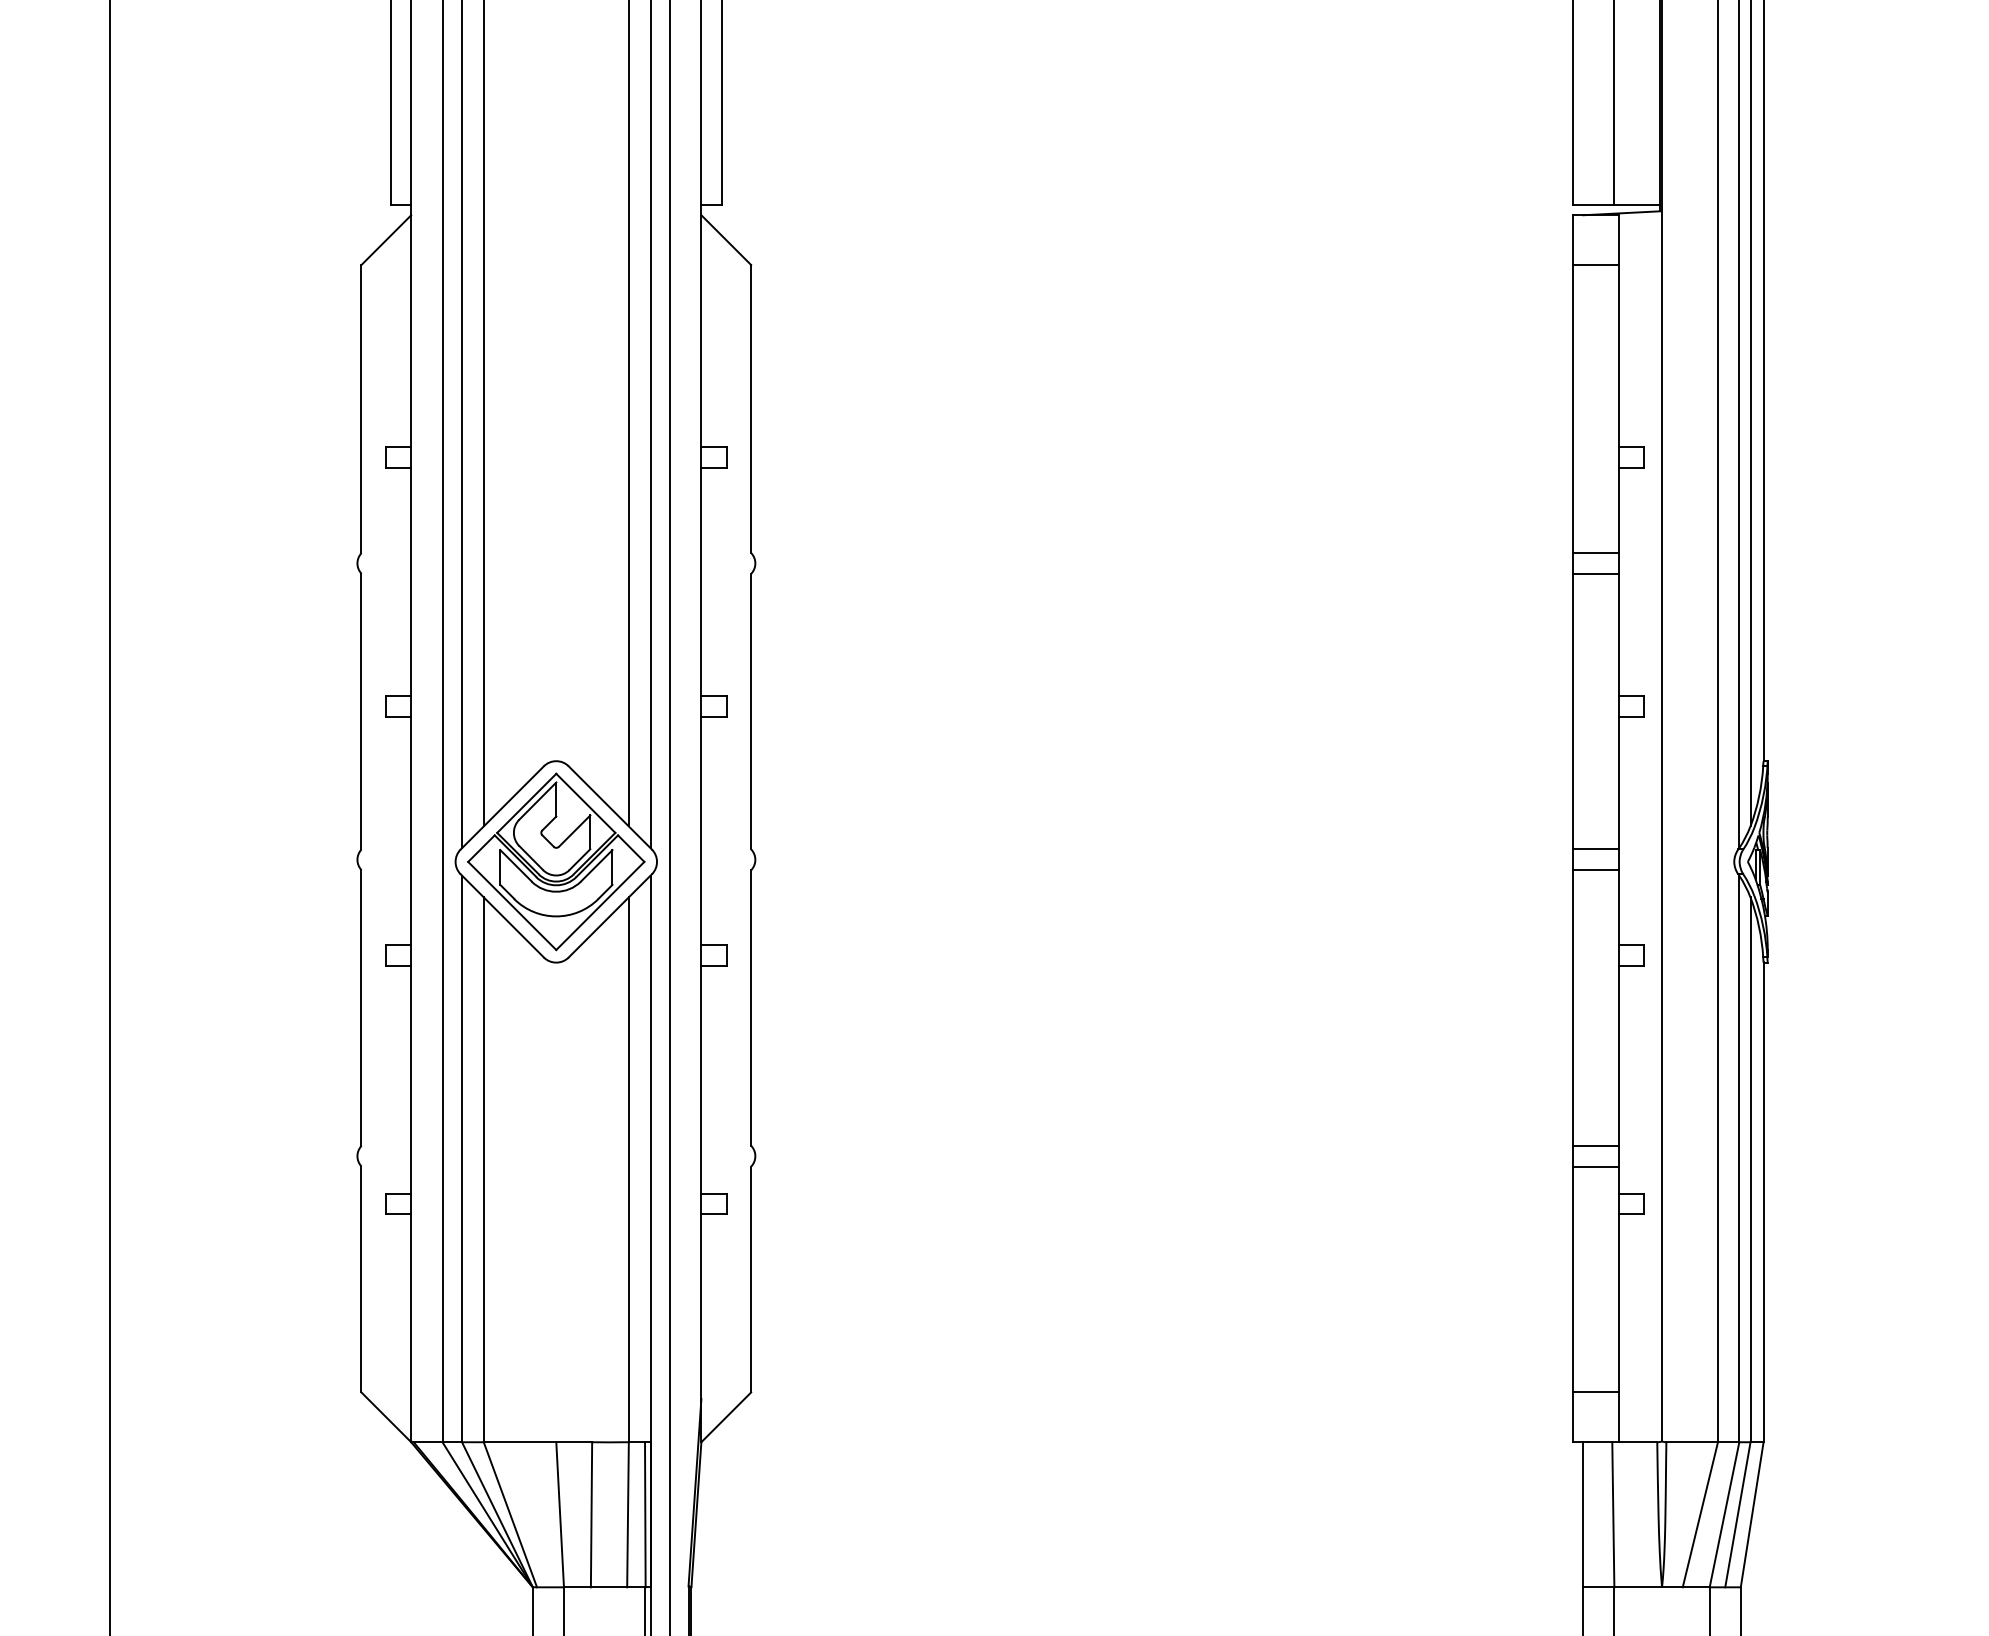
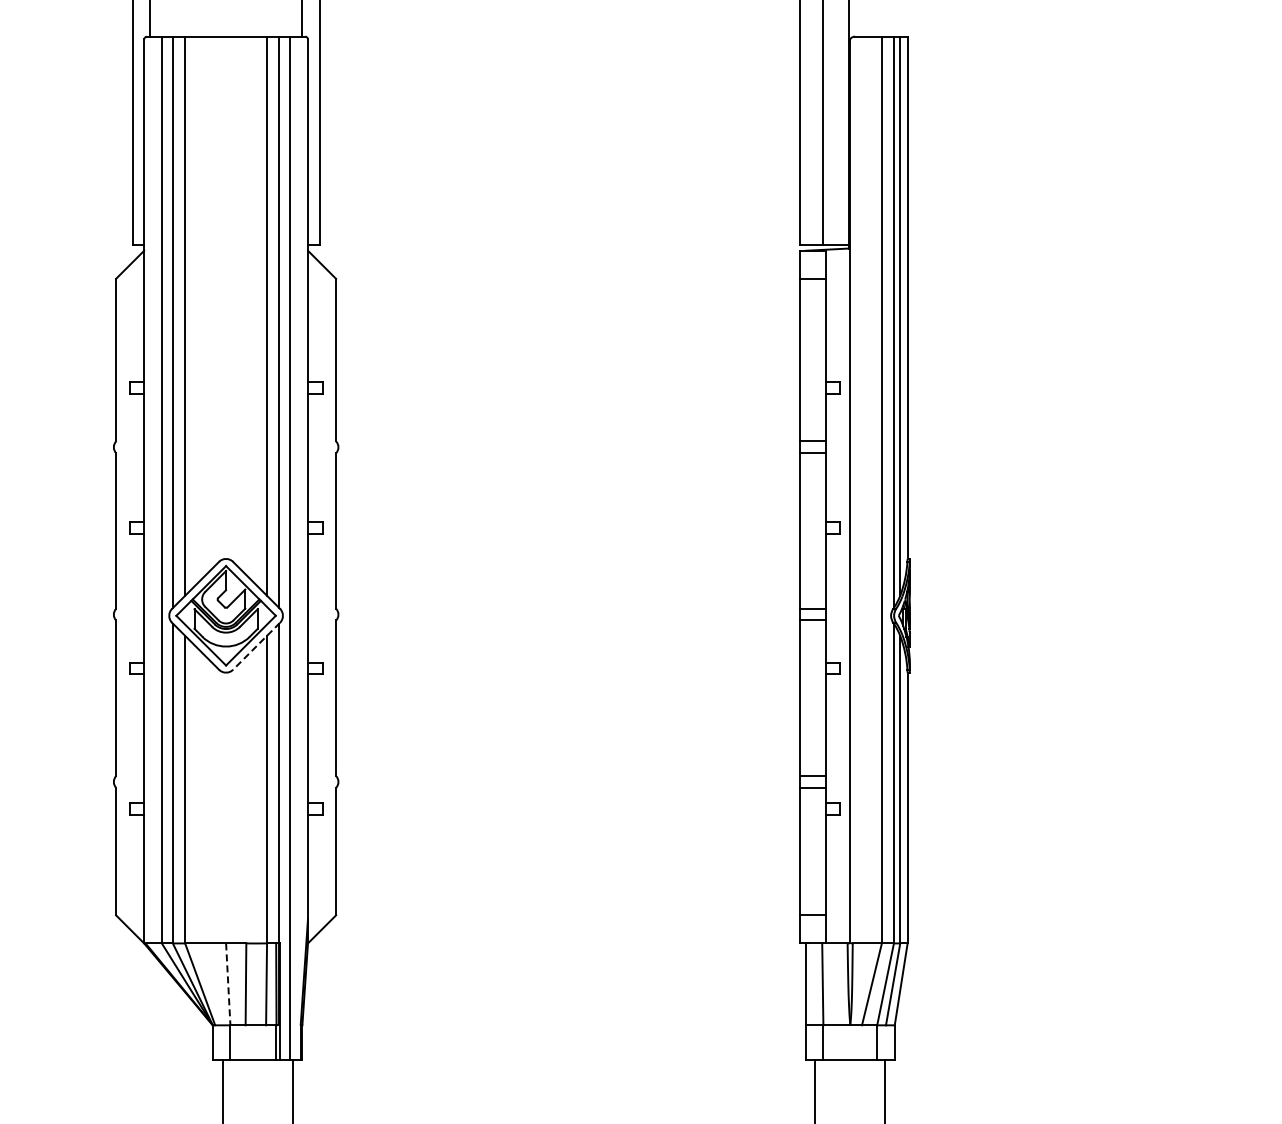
line: (610, 916) -> (256, 646), solid -> dashed
line: (560, 1514) -> (228, 984), solid -> dashed

